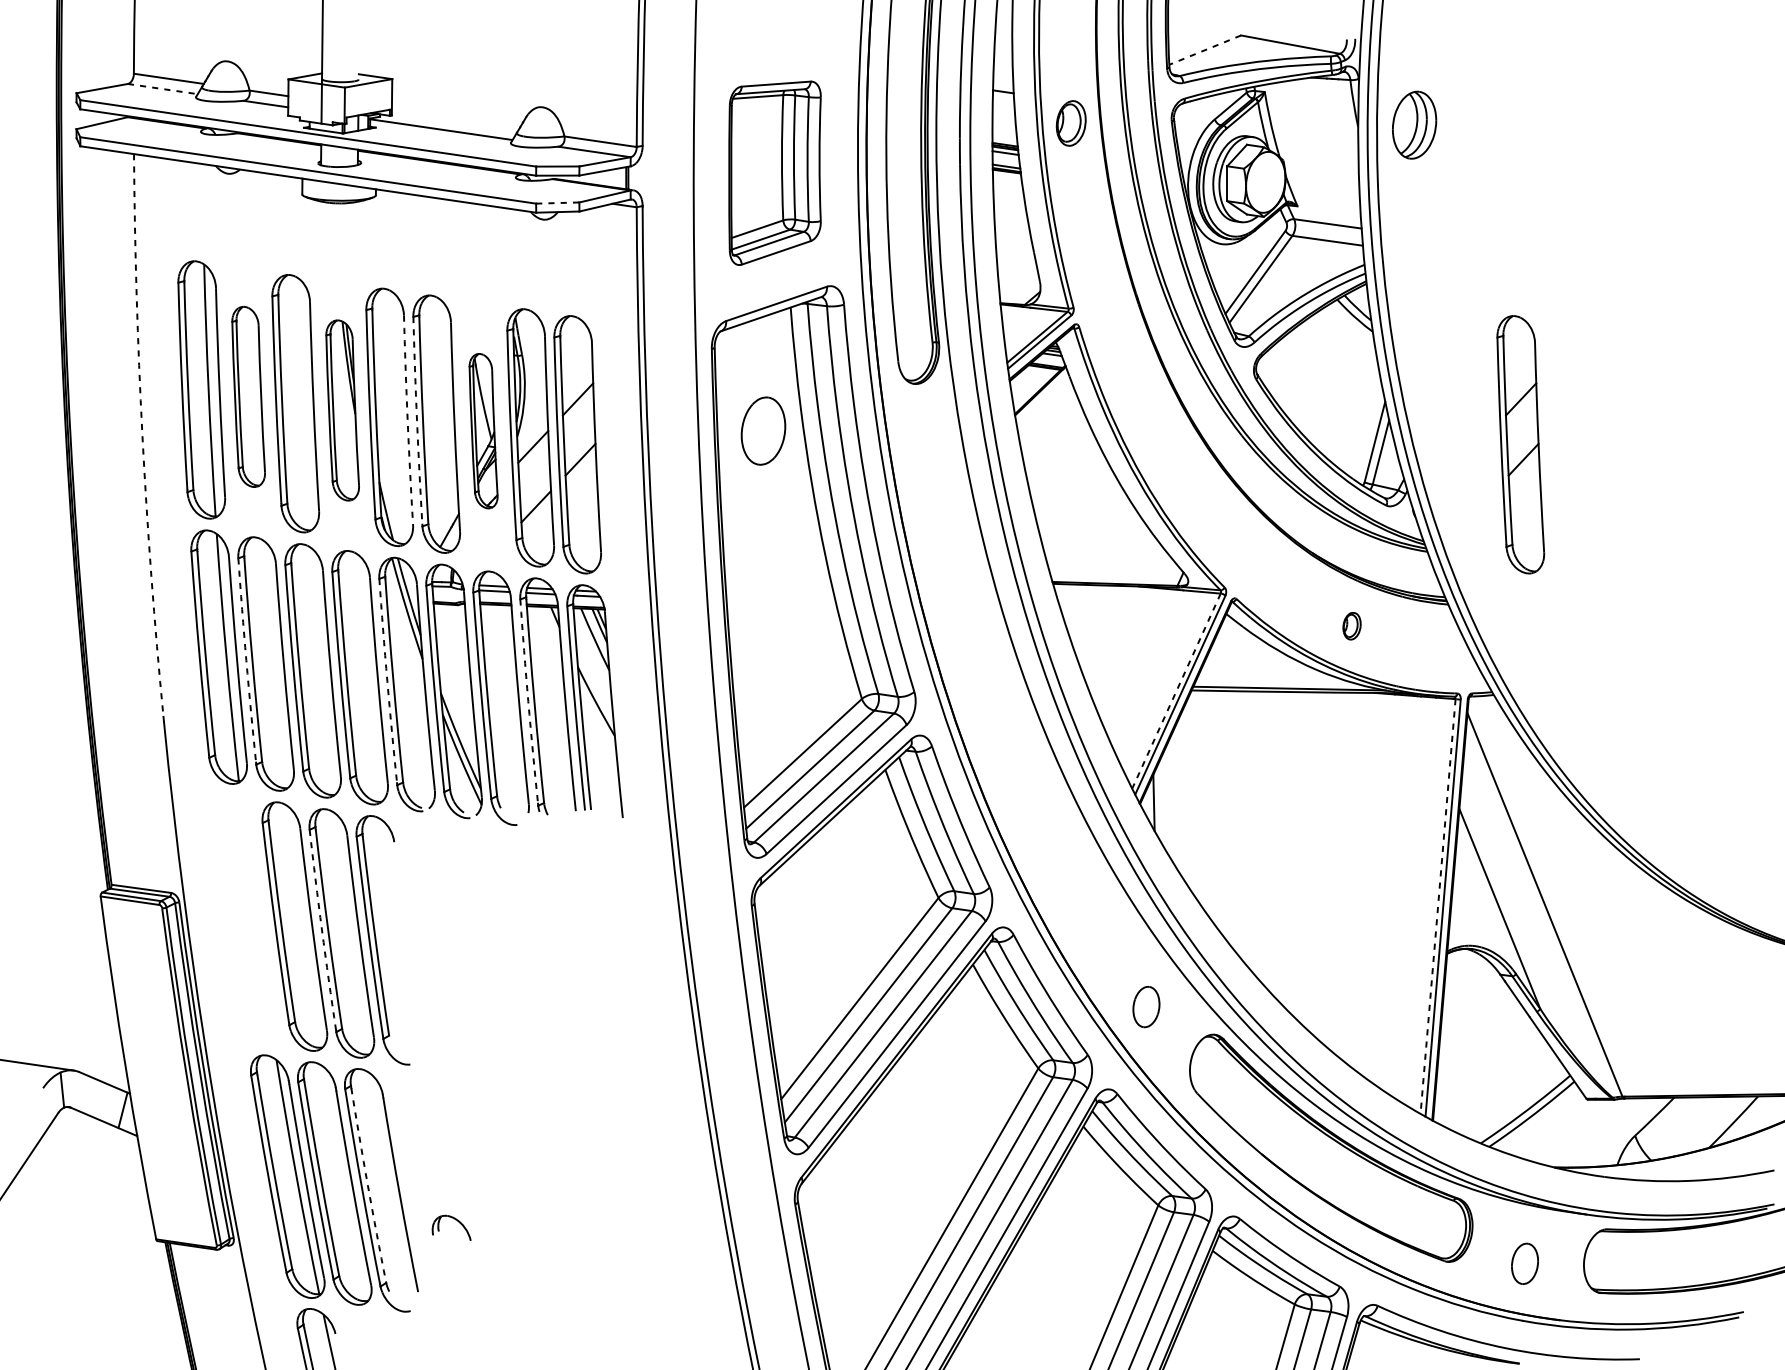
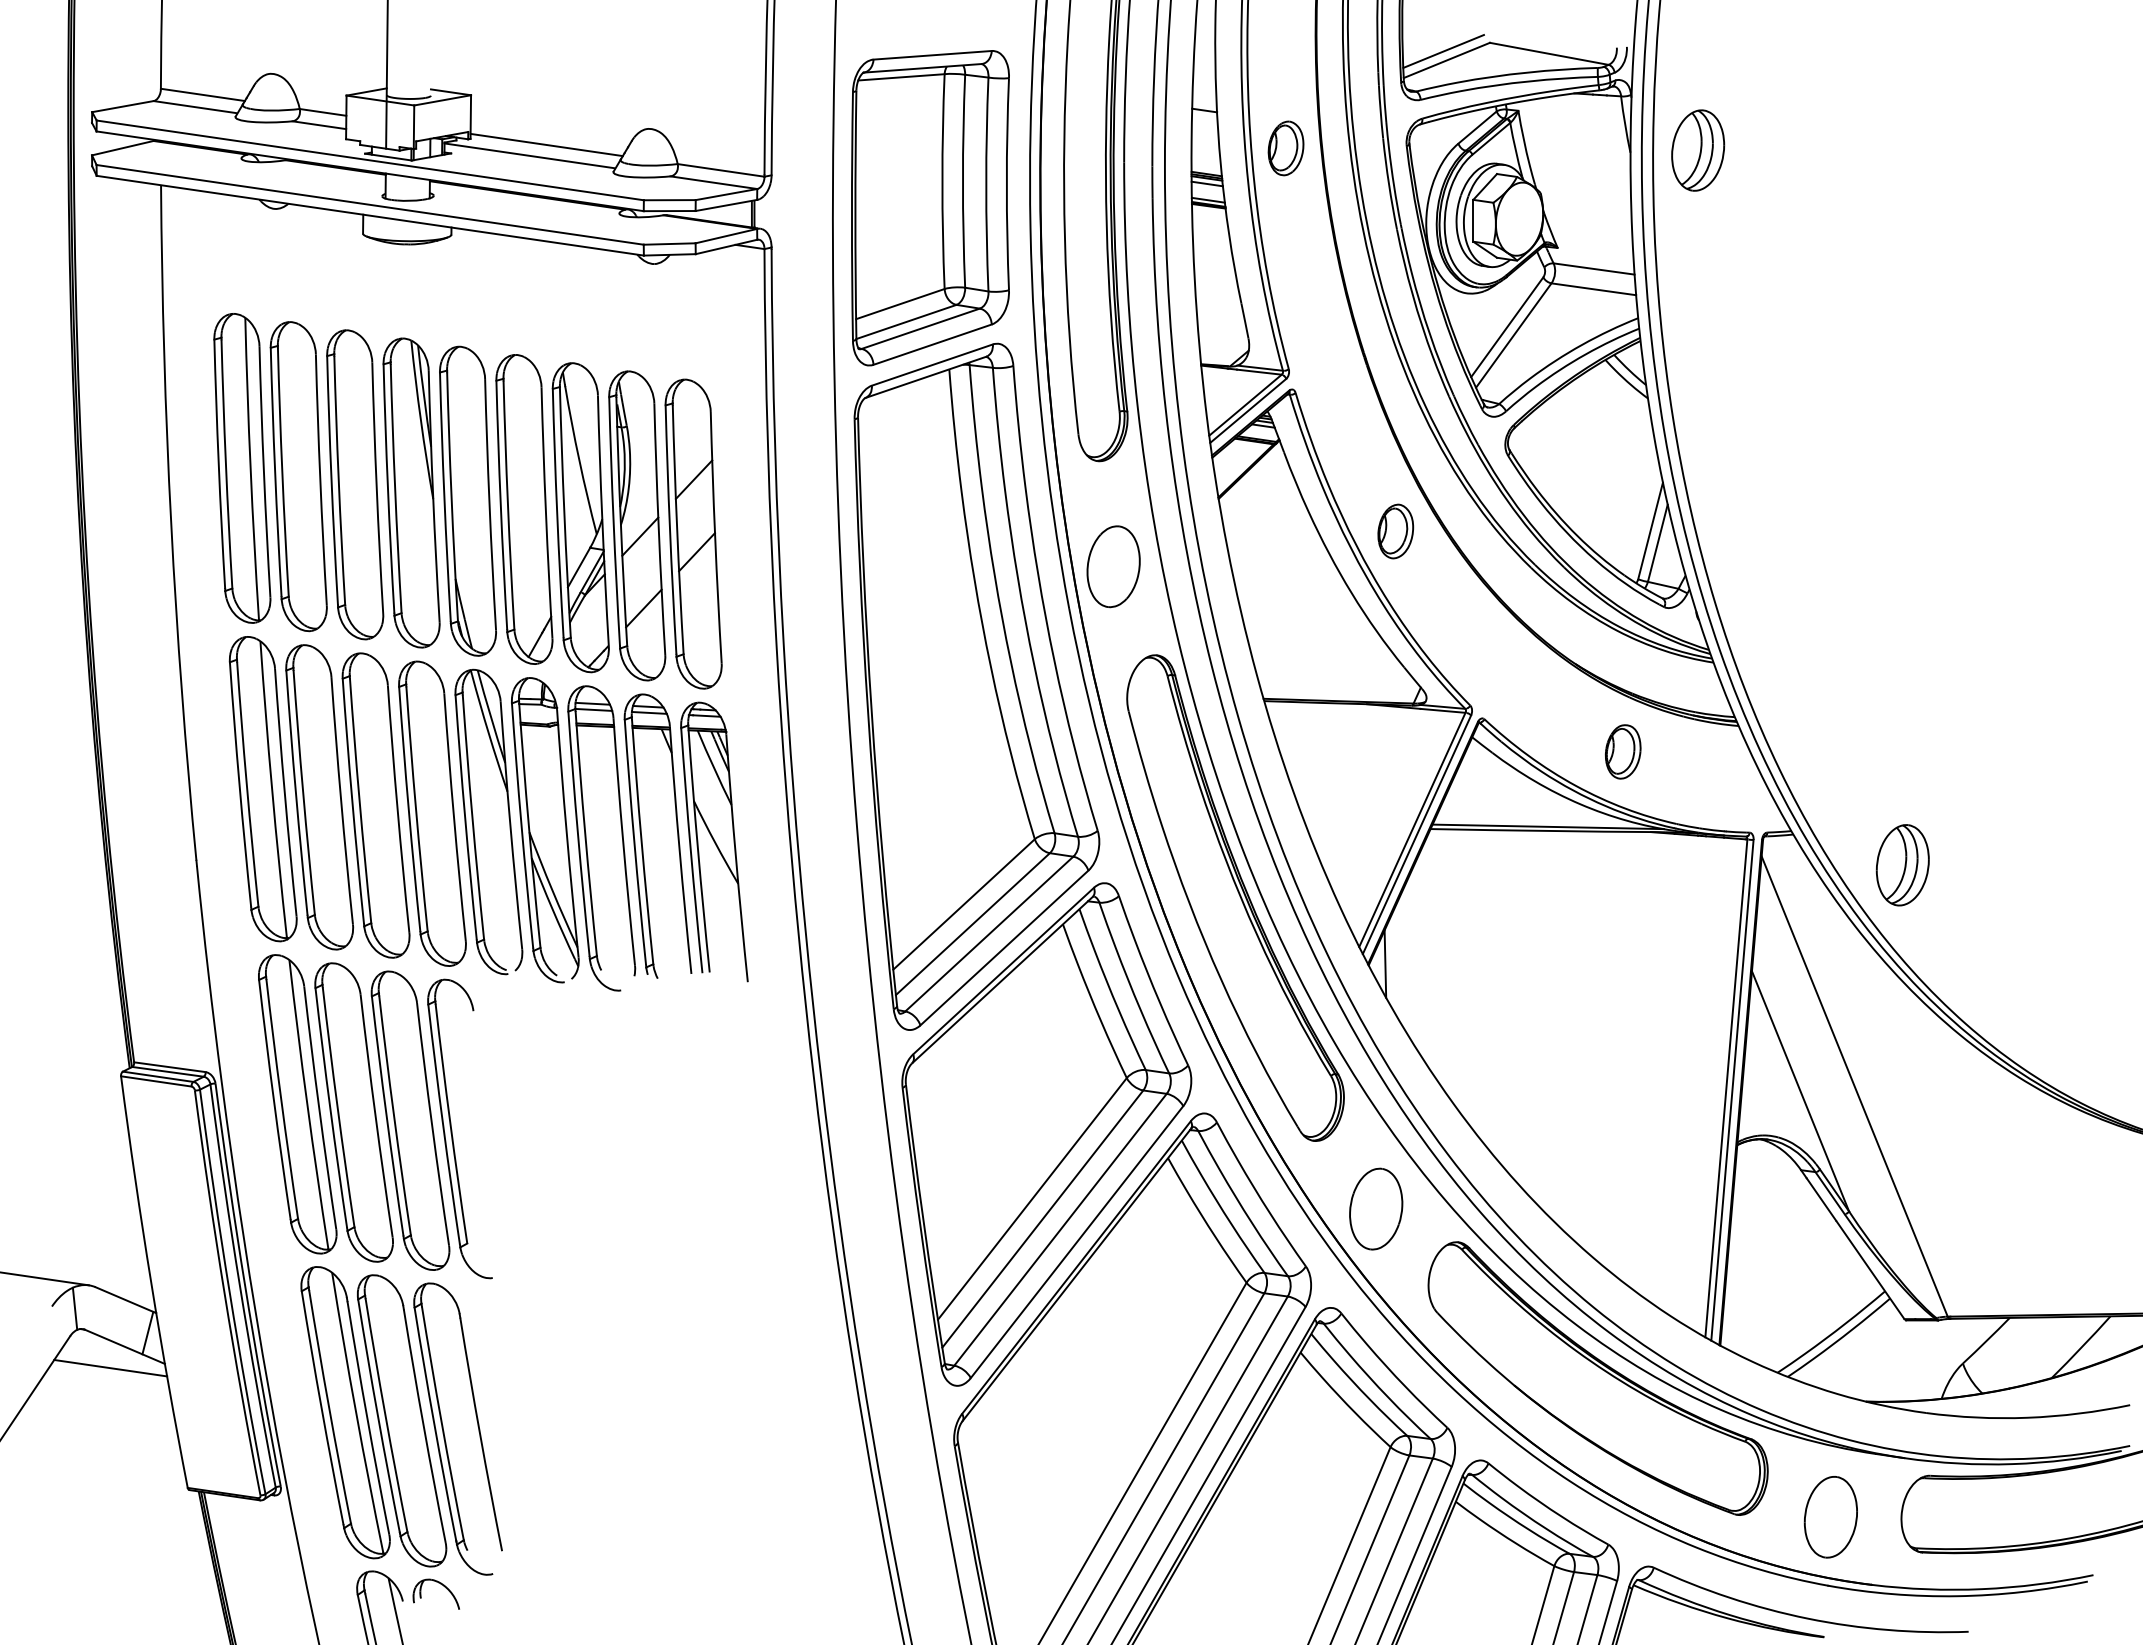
line: (1202, 42) -> (1443, 51), added
line: (1204, 50) -> (1446, 60), dashed -> solid
line: (161, 89) -> (194, 107), dashed -> solid
line: (455, 120) -> (546, 144), added
part: (775, 173) -> (930, 208), size x1.43
line: (557, 203) -> (669, 244), dashed -> solid
part: (248, 396) -> (298, 476), size x1.43
part: (342, 410) -> (411, 492), size x1.43
arc: (407, 420) -> (489, 504), dashed -> solid
arc: (416, 420) -> (500, 505), dashed -> solid
part: (483, 430) -> (580, 517), size x1.67
part: (763, 430) -> (1113, 566), moved
arc: (142, 435) -> (171, 523), dashed -> solid
part: (1162, 442) -> (1395, 531), added
part: (1520, 444) -> (1825, 533), removed
part: (1351, 625) -> (1622, 751), size x1.67
arc: (246, 660) -> (295, 793), dashed -> solid
arc: (387, 680) -> (465, 817), dashed -> solid
line: (1176, 690) -> (1412, 829), dashed -> solid
arc: (528, 701) -> (634, 842), dashed -> solid
part: (1584, 720) -> (1902, 865), added
part: (1029, 747) -> (1235, 897), added
line: (1438, 906) -> (1726, 1088), dashed -> solid
part: (247, 919) -> (297, 1104), added
arc: (321, 929) -> (386, 1116), dashed -> solid
part: (1146, 1006) -> (1376, 1208), size x1.67
line: (91, 1139) -> (110, 1367), added
arc: (367, 1185) -> (441, 1423), dashed -> solid
part: (455, 1219) -> (440, 1584), moved
part: (1524, 1264) -> (1830, 1517), size x1.67

